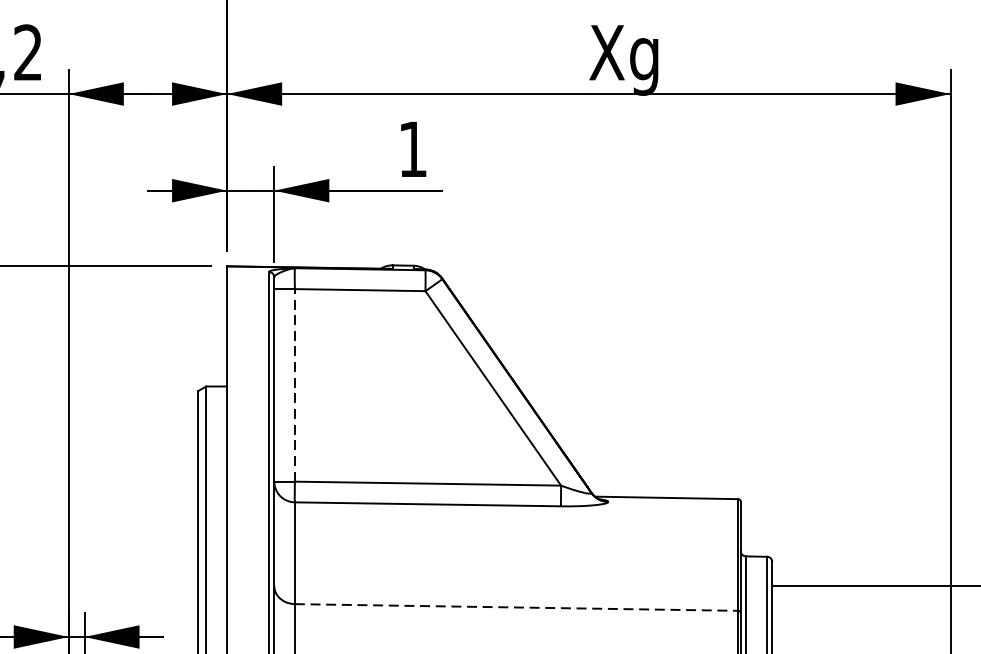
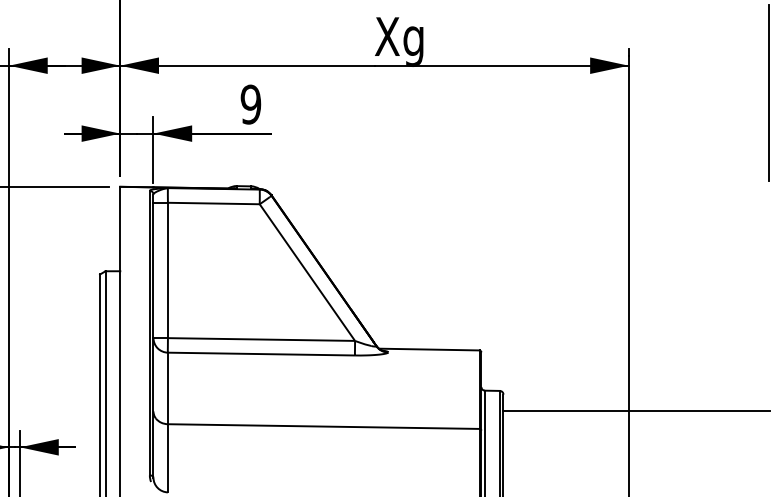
text: (412, 149) -> (250, 104), 1 -> 9
line: (294, 385) -> (167, 270), dashed -> solid
line: (516, 607) -> (323, 426), dashed -> solid

